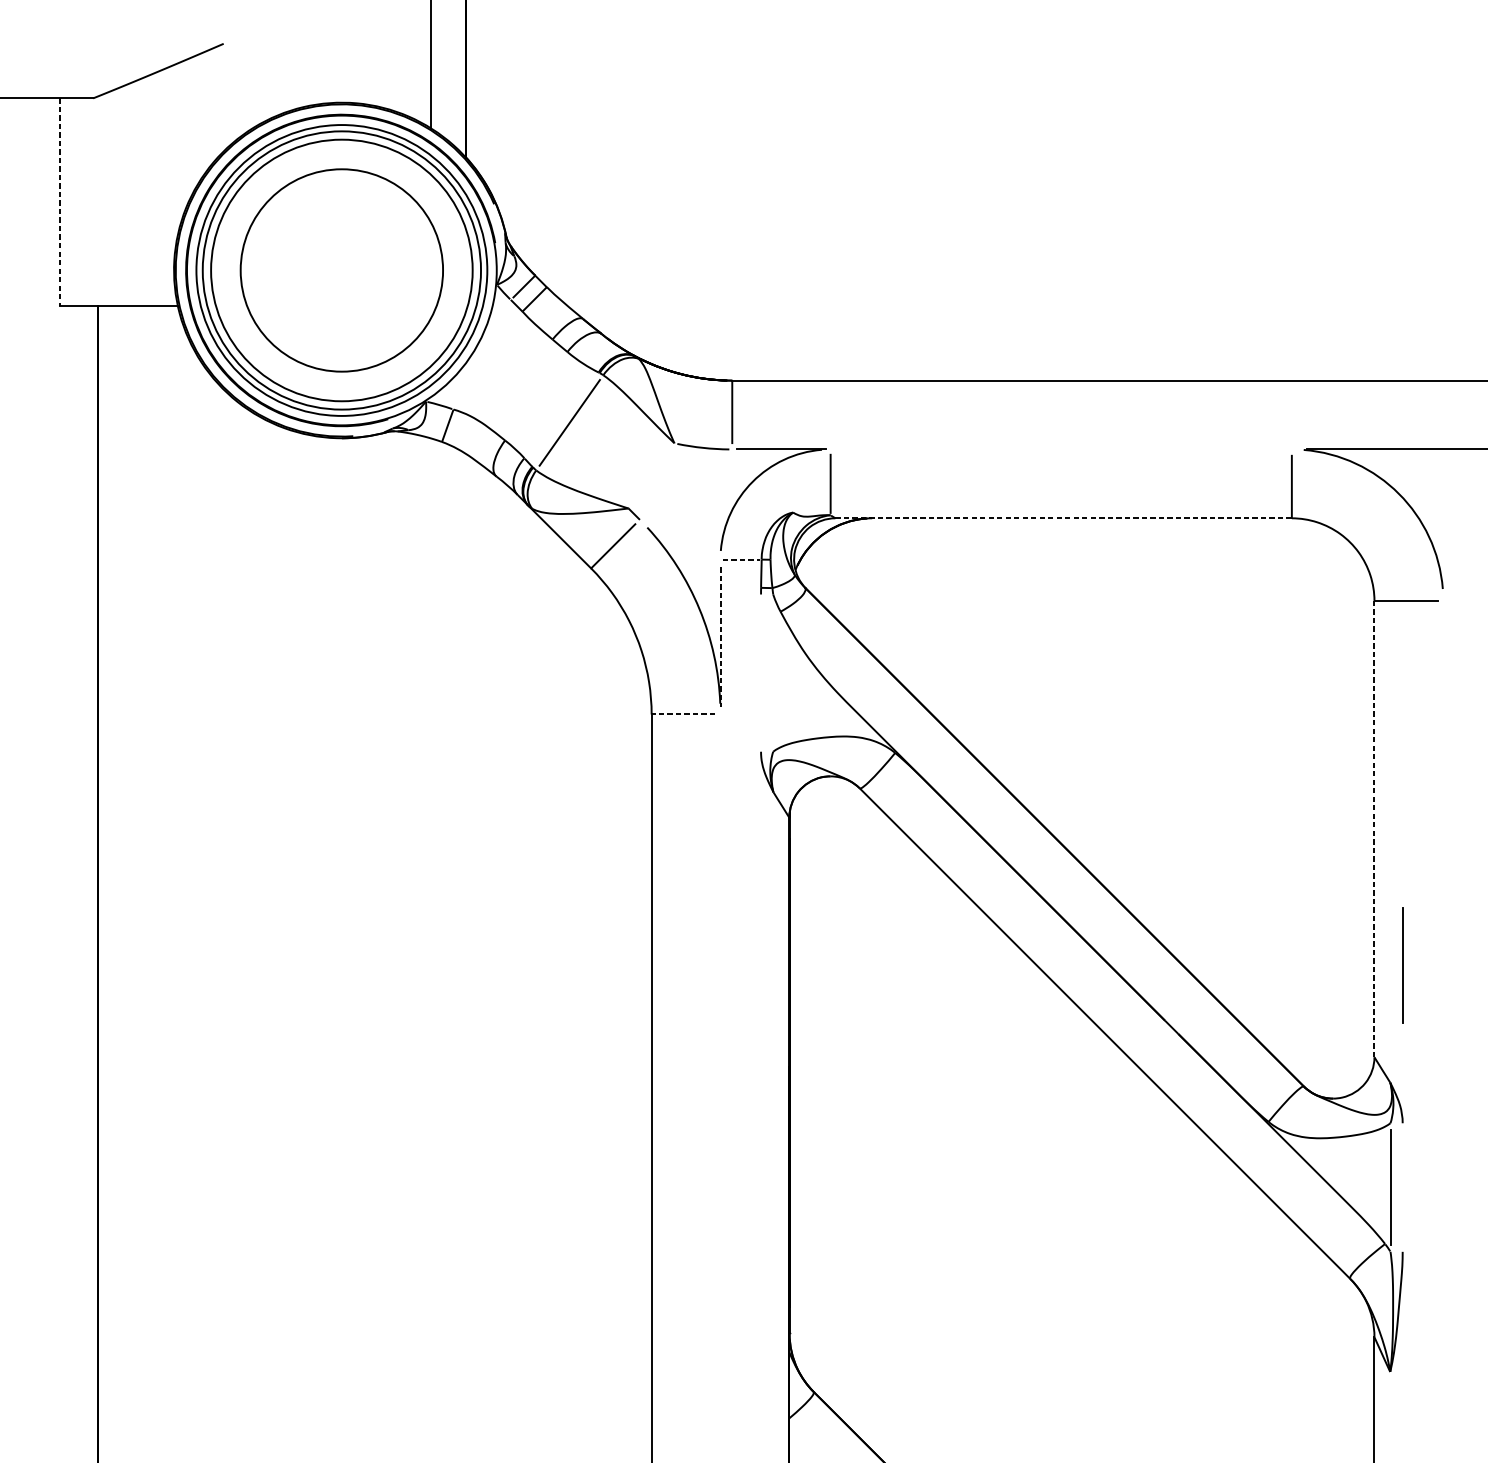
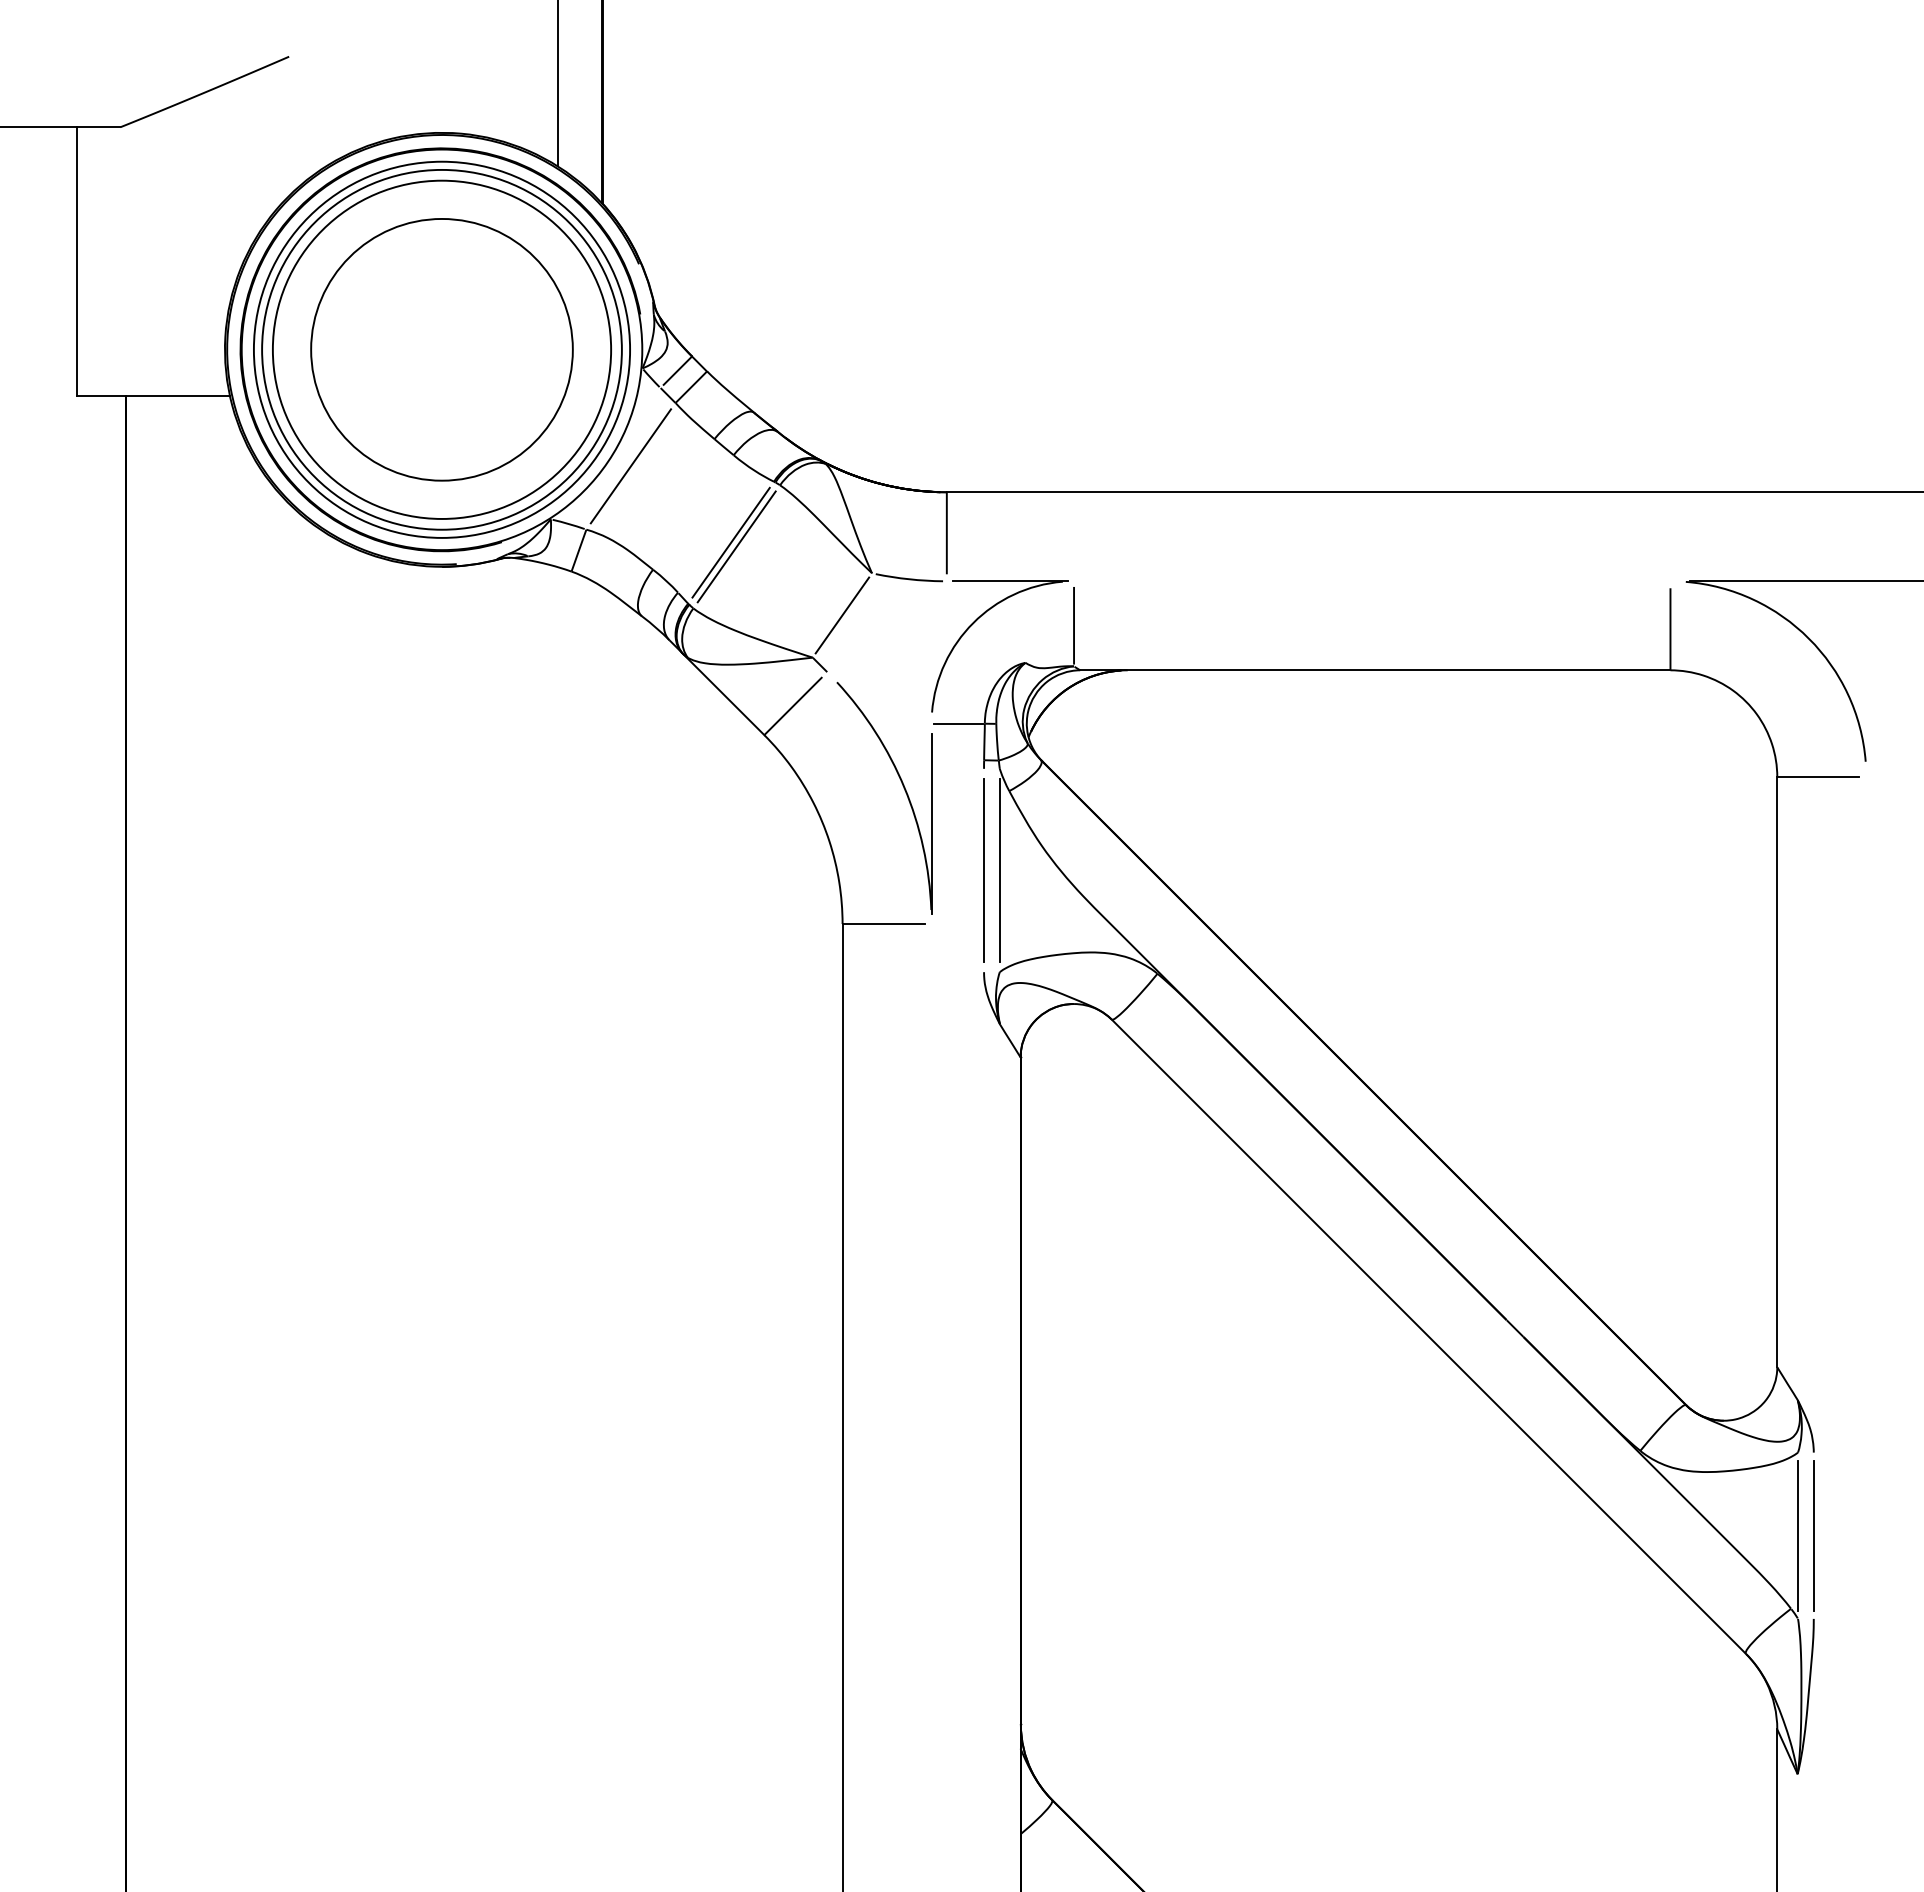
line: (60, 202) -> (77, 262), dashed -> solid
line: (487, 360) -> (630, 466), added
line: (564, 419) -> (730, 542), added
line: (651, 475) -> (842, 615), added
line: (1063, 518) -> (1375, 670), dashed -> solid
line: (741, 559) -> (958, 723), dashed -> solid
line: (720, 637) -> (931, 824), dashed -> solid
line: (761, 673) -> (984, 870), added
line: (772, 673) -> (999, 870), added
line: (683, 714) -> (883, 924), dashed -> solid
line: (1374, 829) -> (1777, 1072), dashed -> solid
line: (1402, 965) -> (1813, 1535), moved

